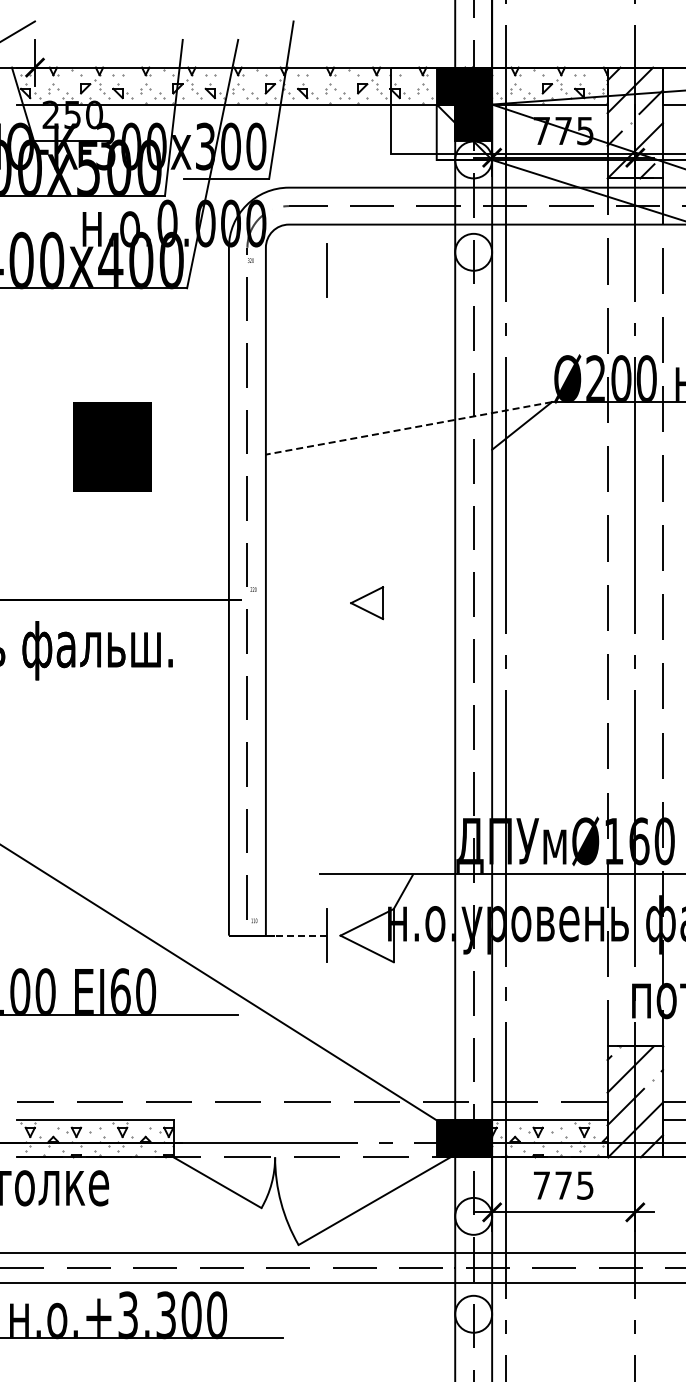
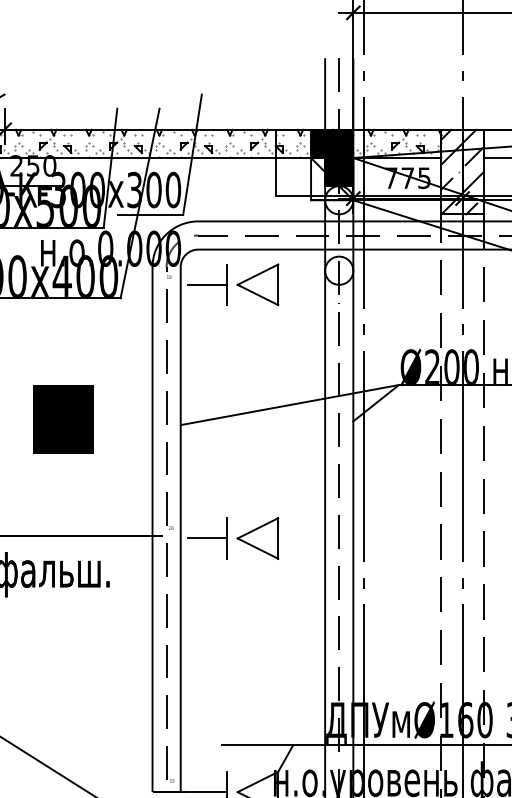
line: (300, 270) -> (207, 284), added
part: (366, 270) -> (257, 284), added
line: (408, 428) -> (289, 405), dashed -> solid
part: (366, 602) -> (257, 537), size x1.67
part: (300, 603) -> (207, 538), added
line: (300, 935) -> (207, 792), dashed -> solid

